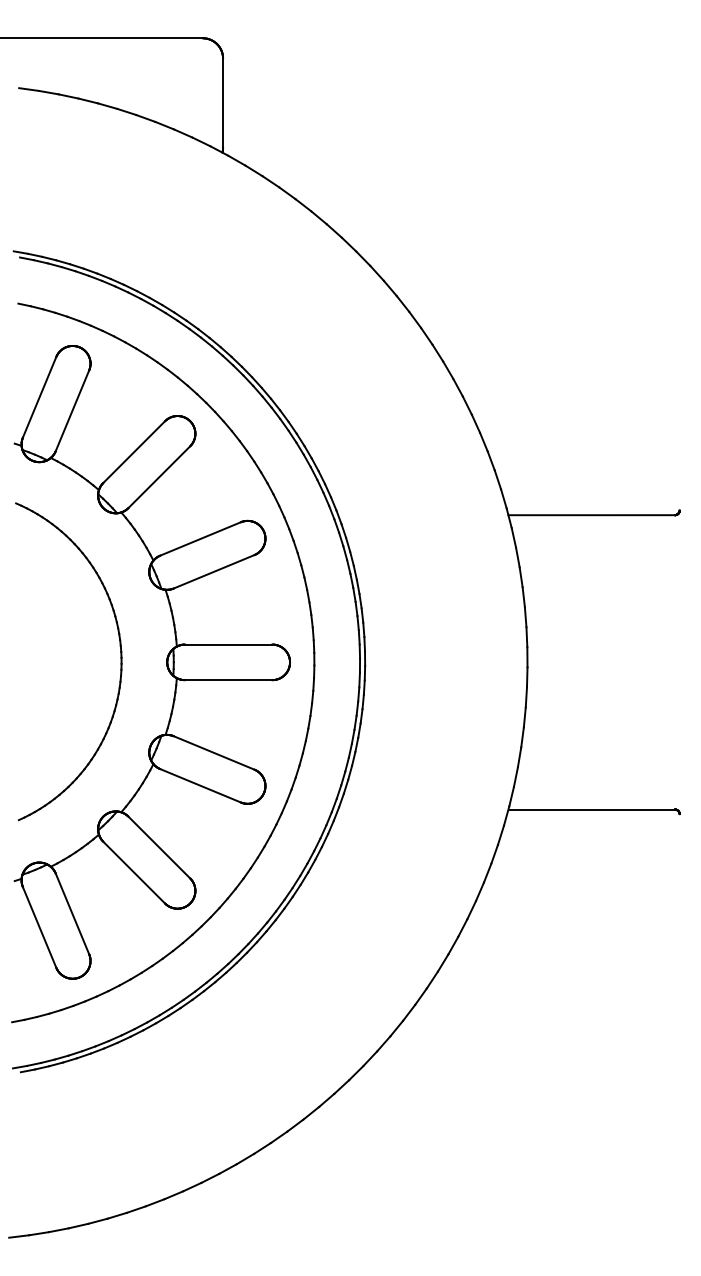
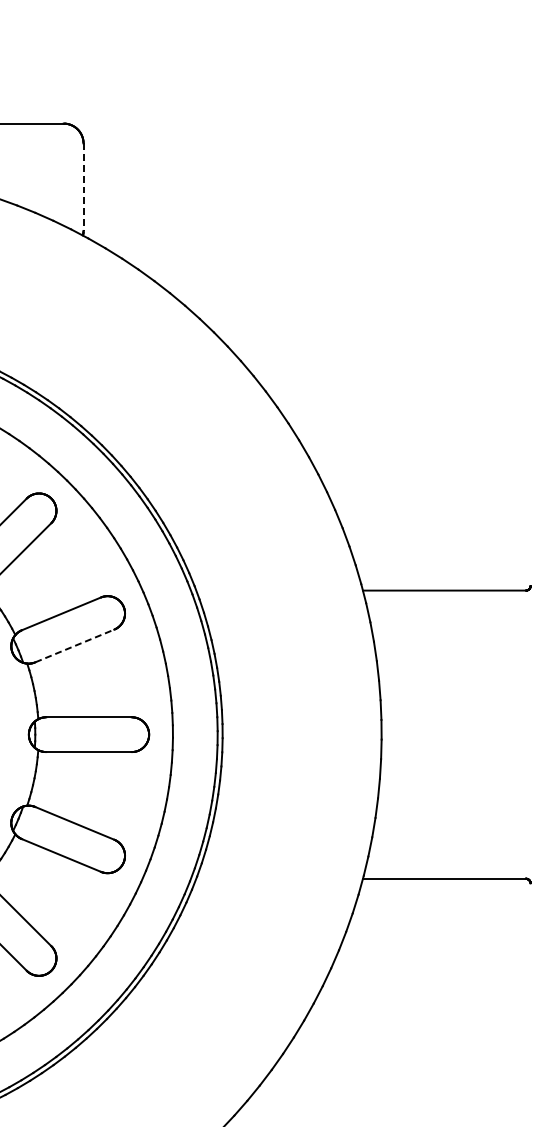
line: (223, 103) -> (83, 187), solid -> dashed
line: (214, 571) -> (75, 645), solid -> dashed

